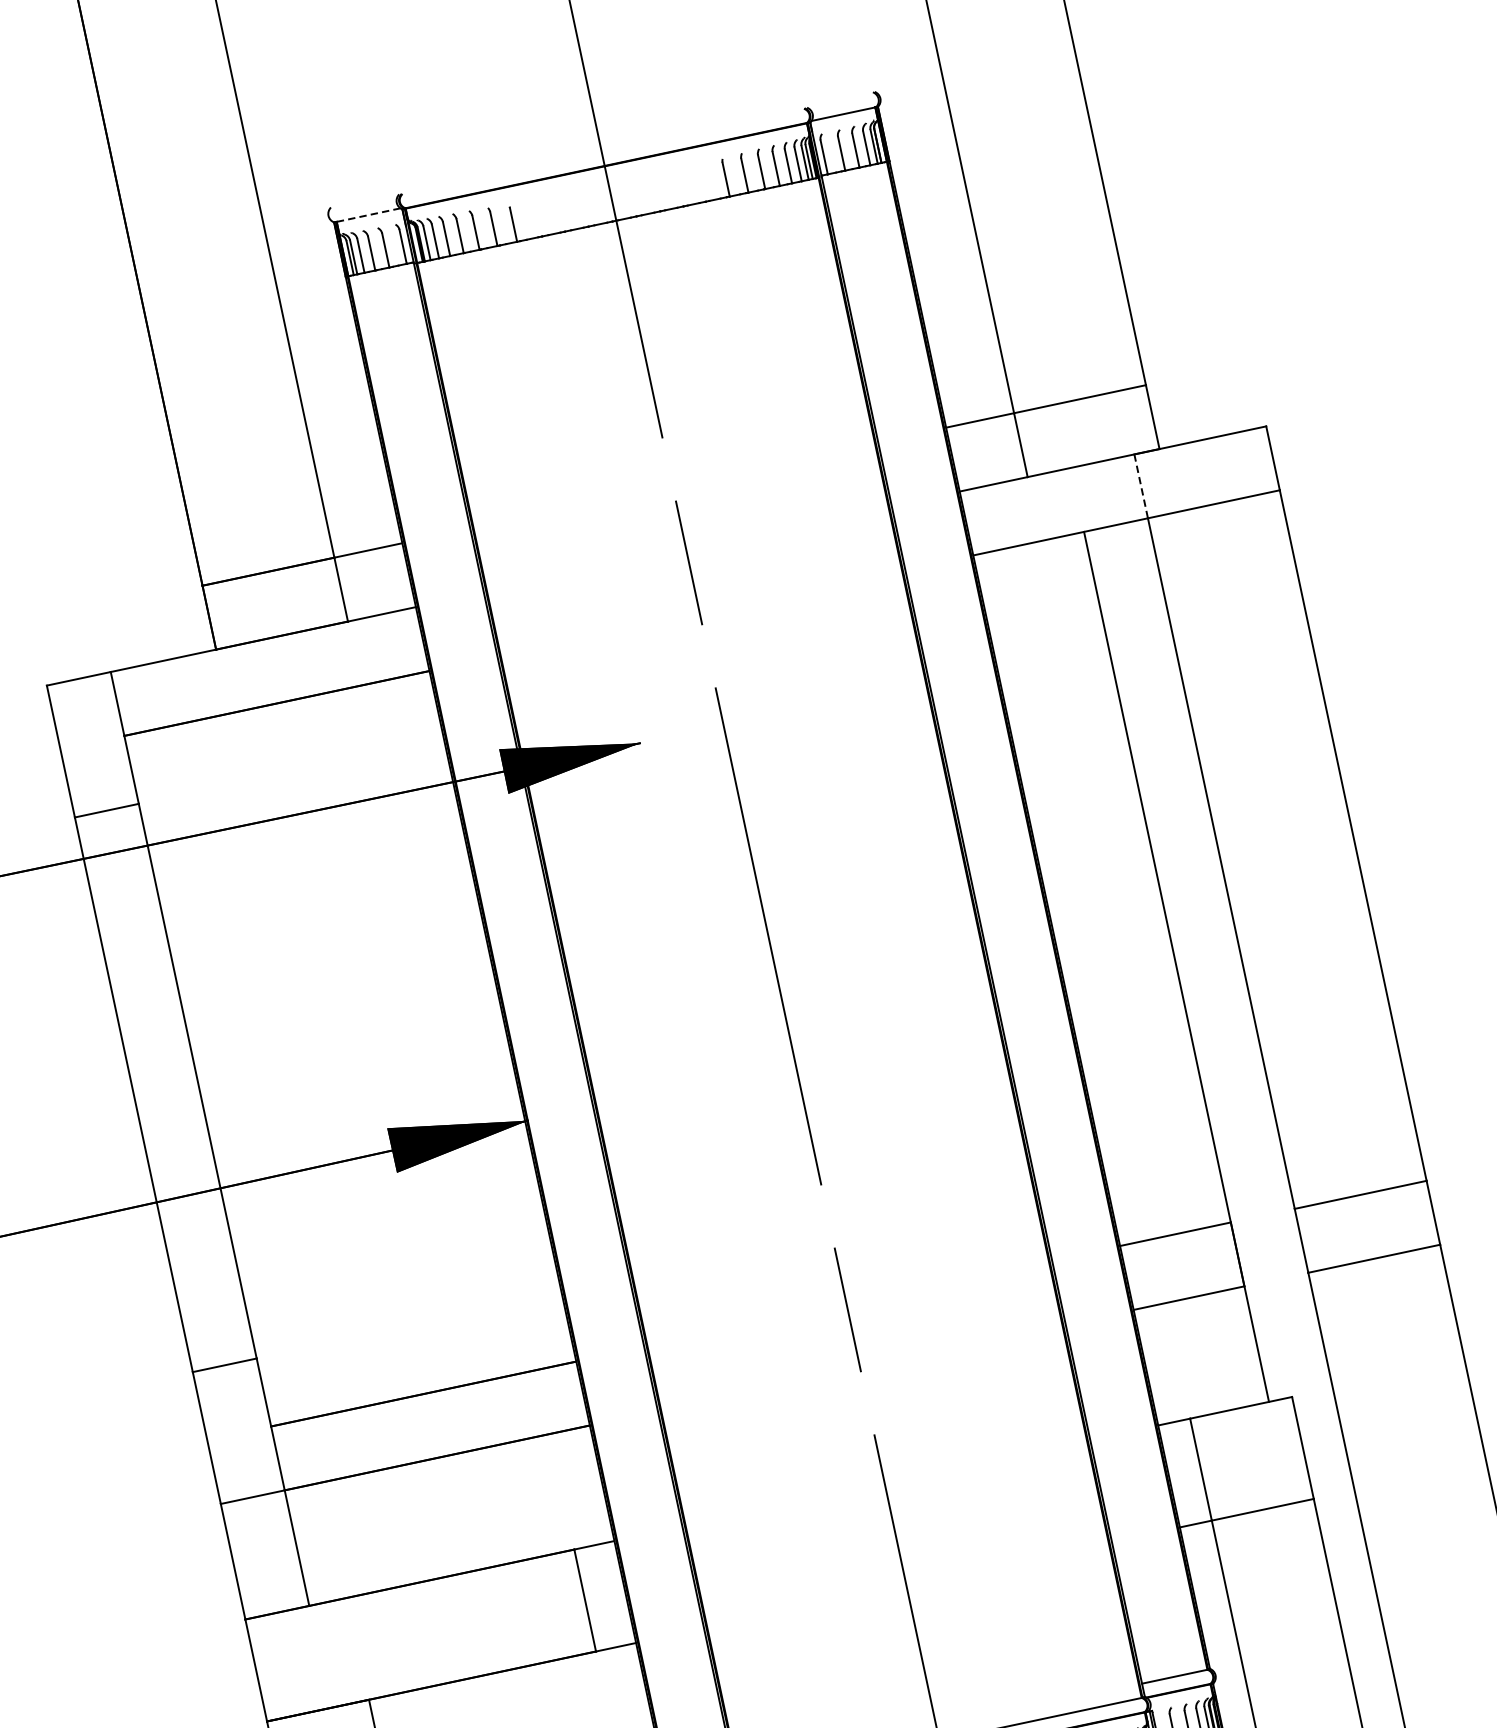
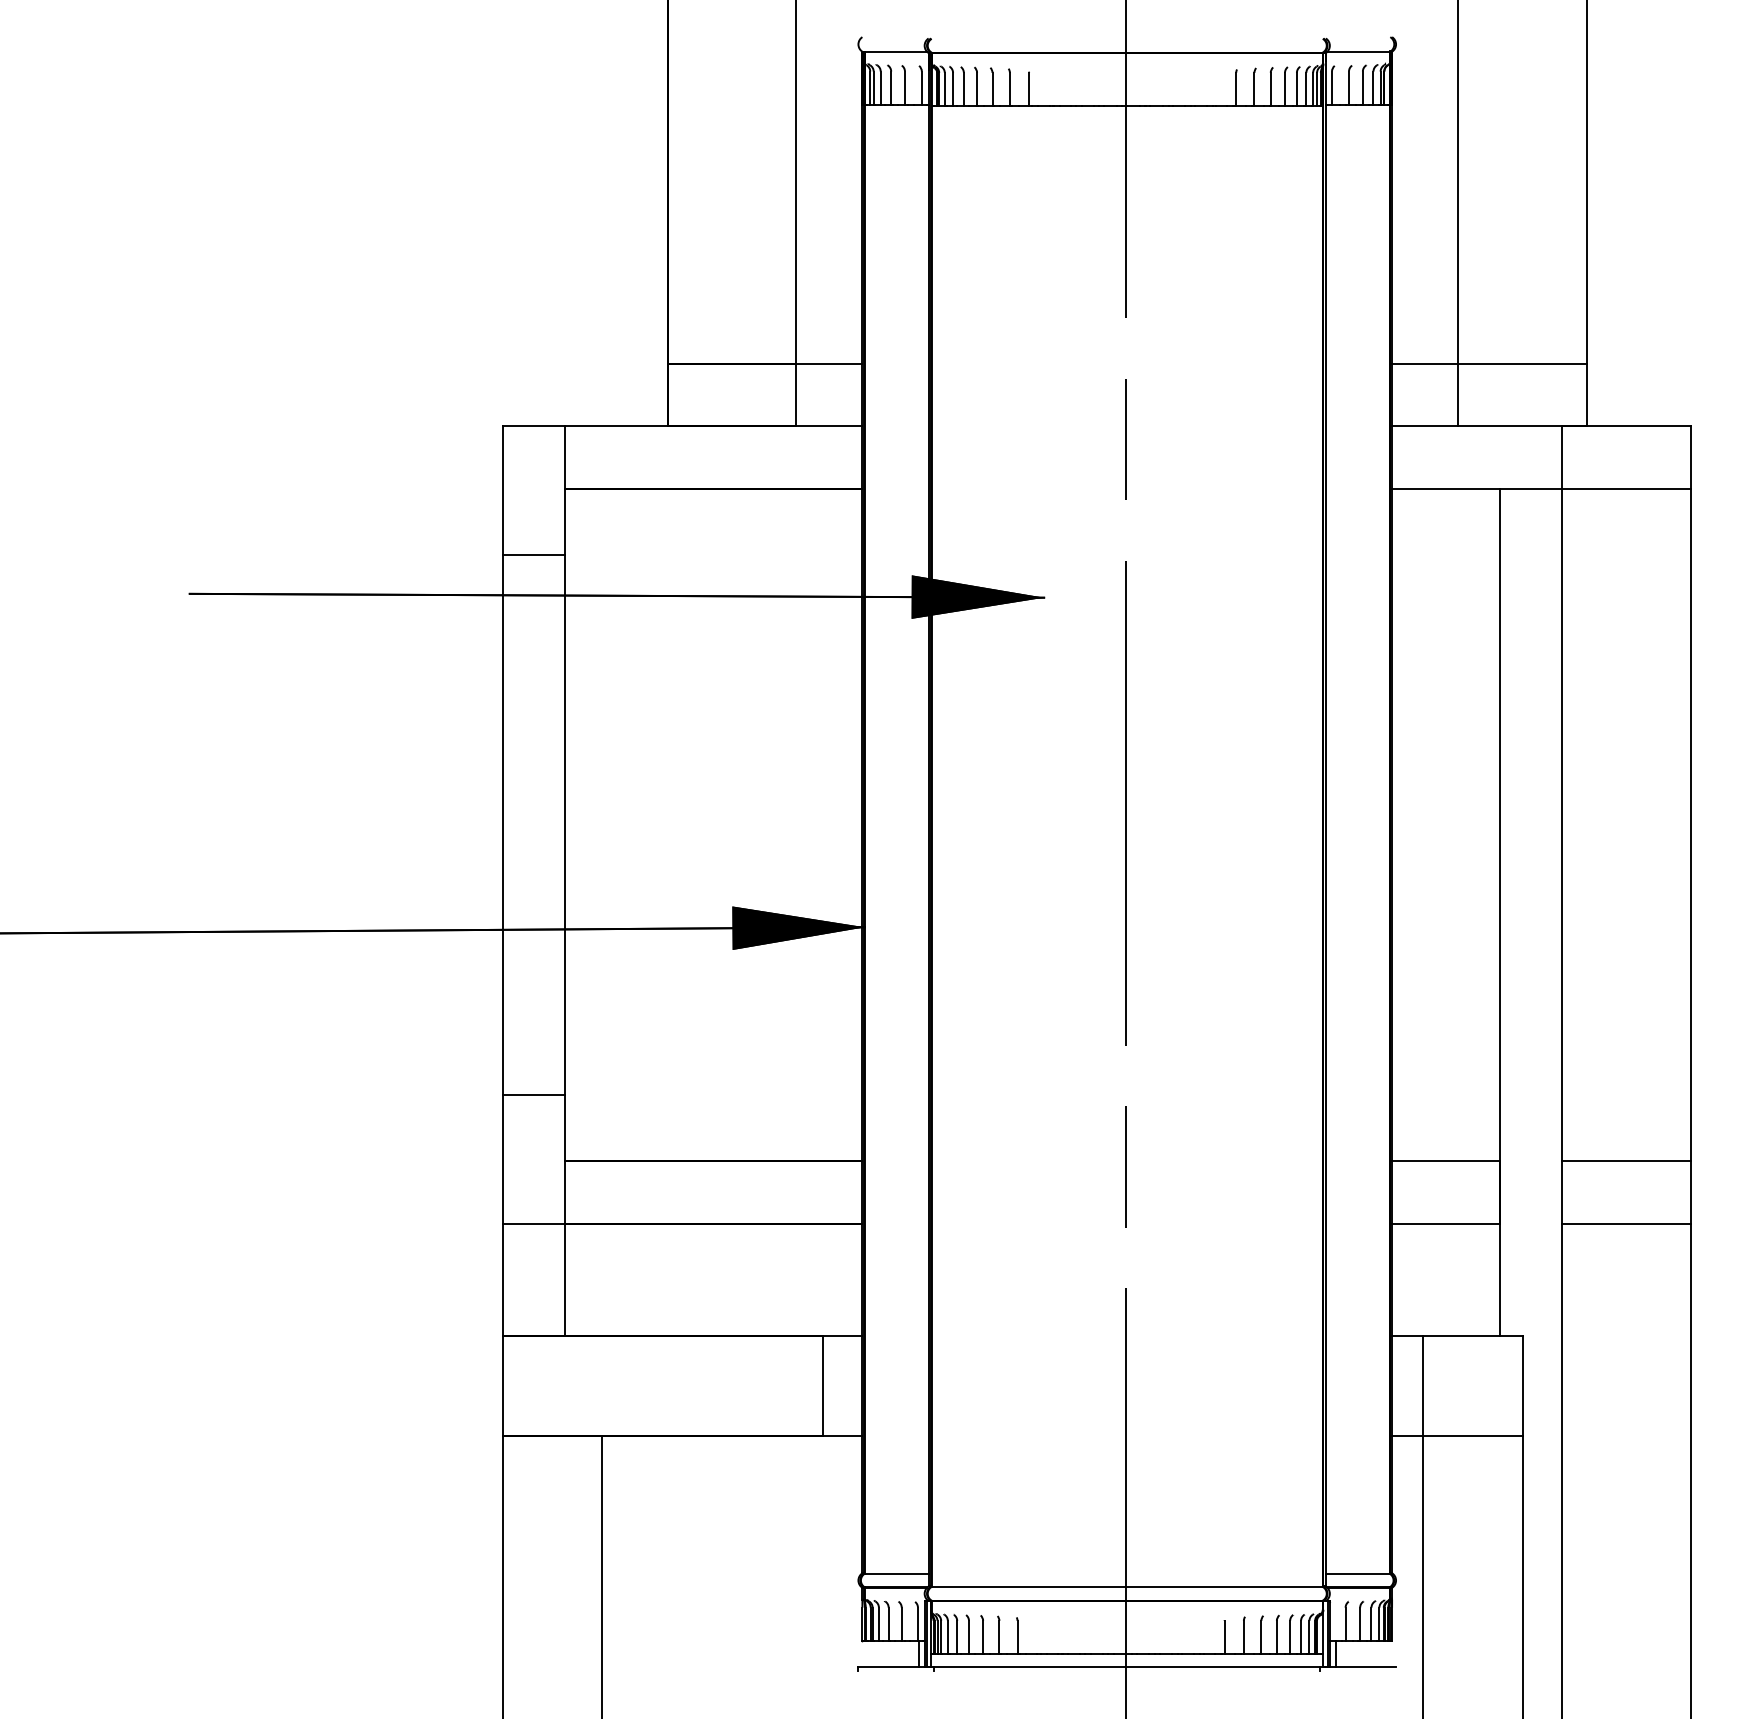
line: (368, 215) -> (895, 51), dashed -> solid
line: (1141, 487) -> (1562, 458), dashed -> solid

